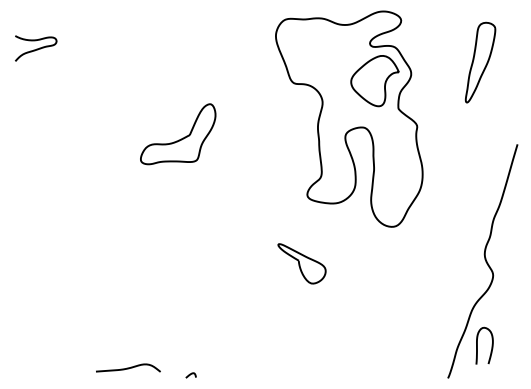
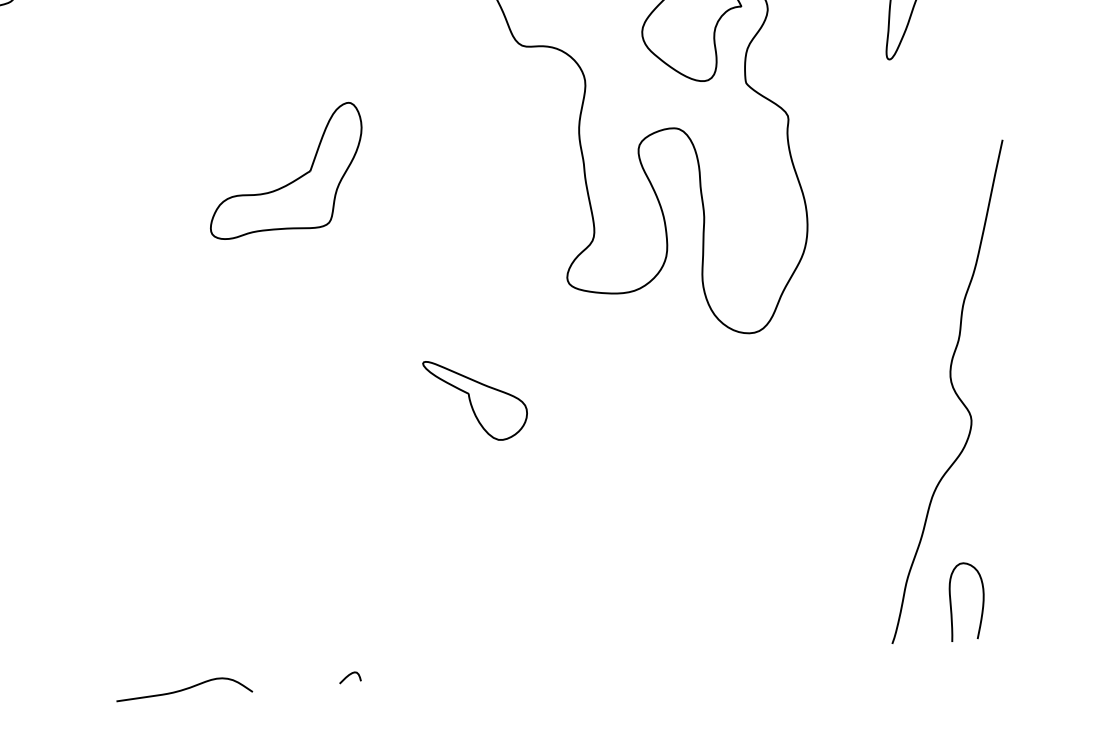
part: (301, 263) -> (474, 399), moved
curve: (477, 345) -> (951, 601), moved
curve: (128, 367) -> (184, 687), moved

